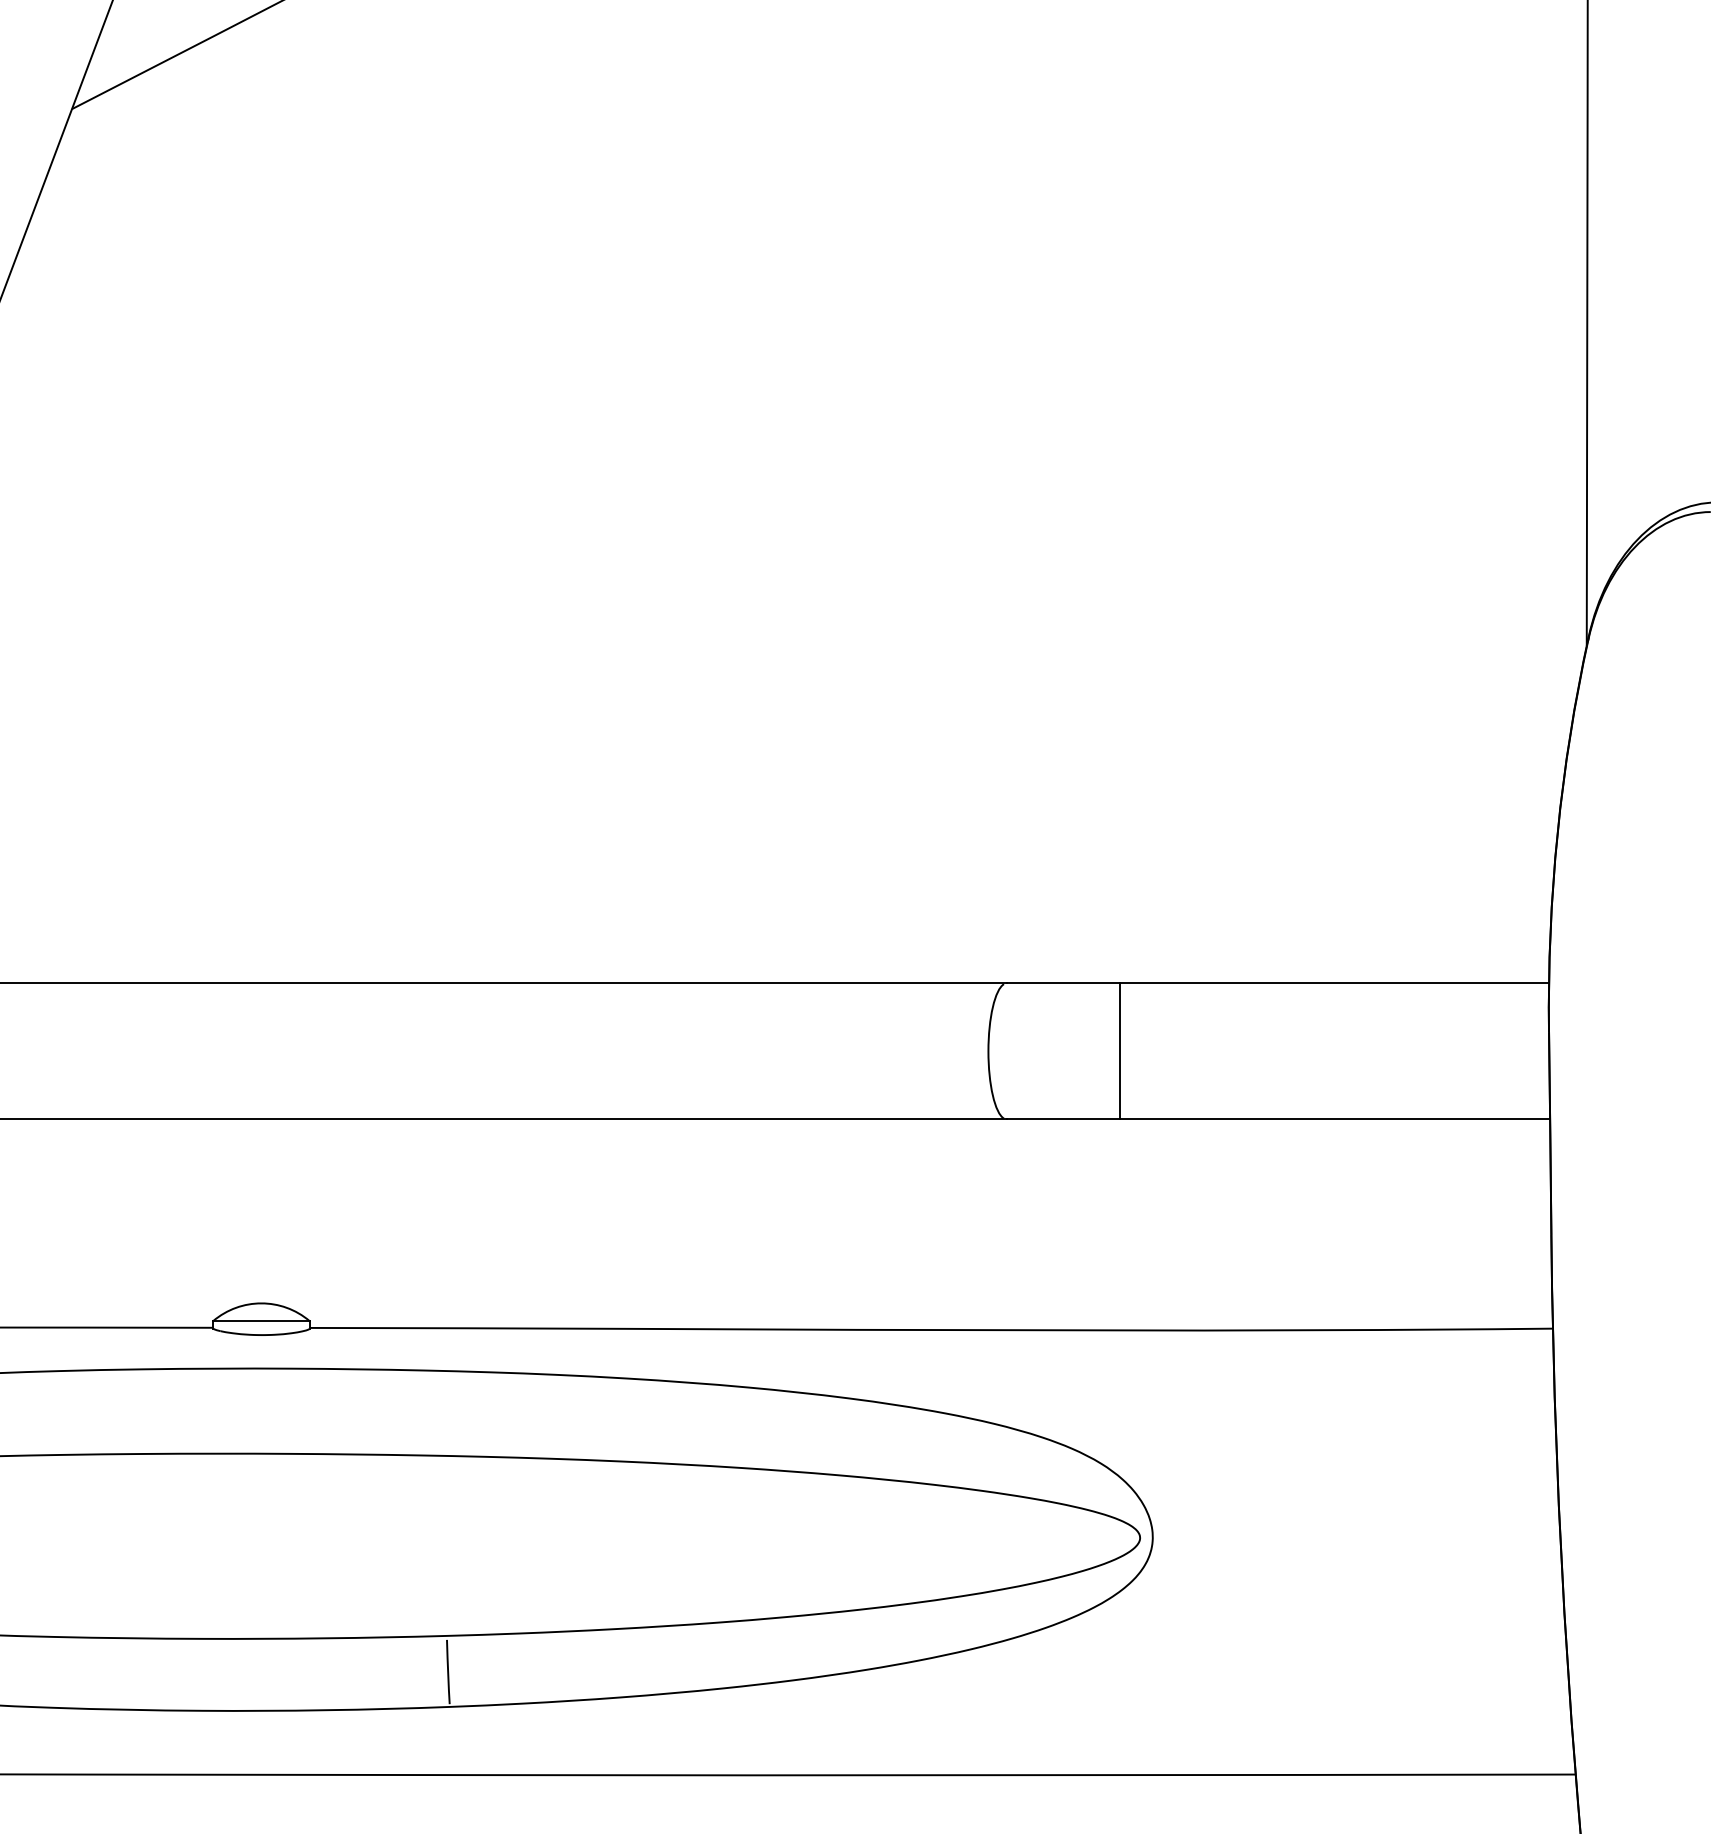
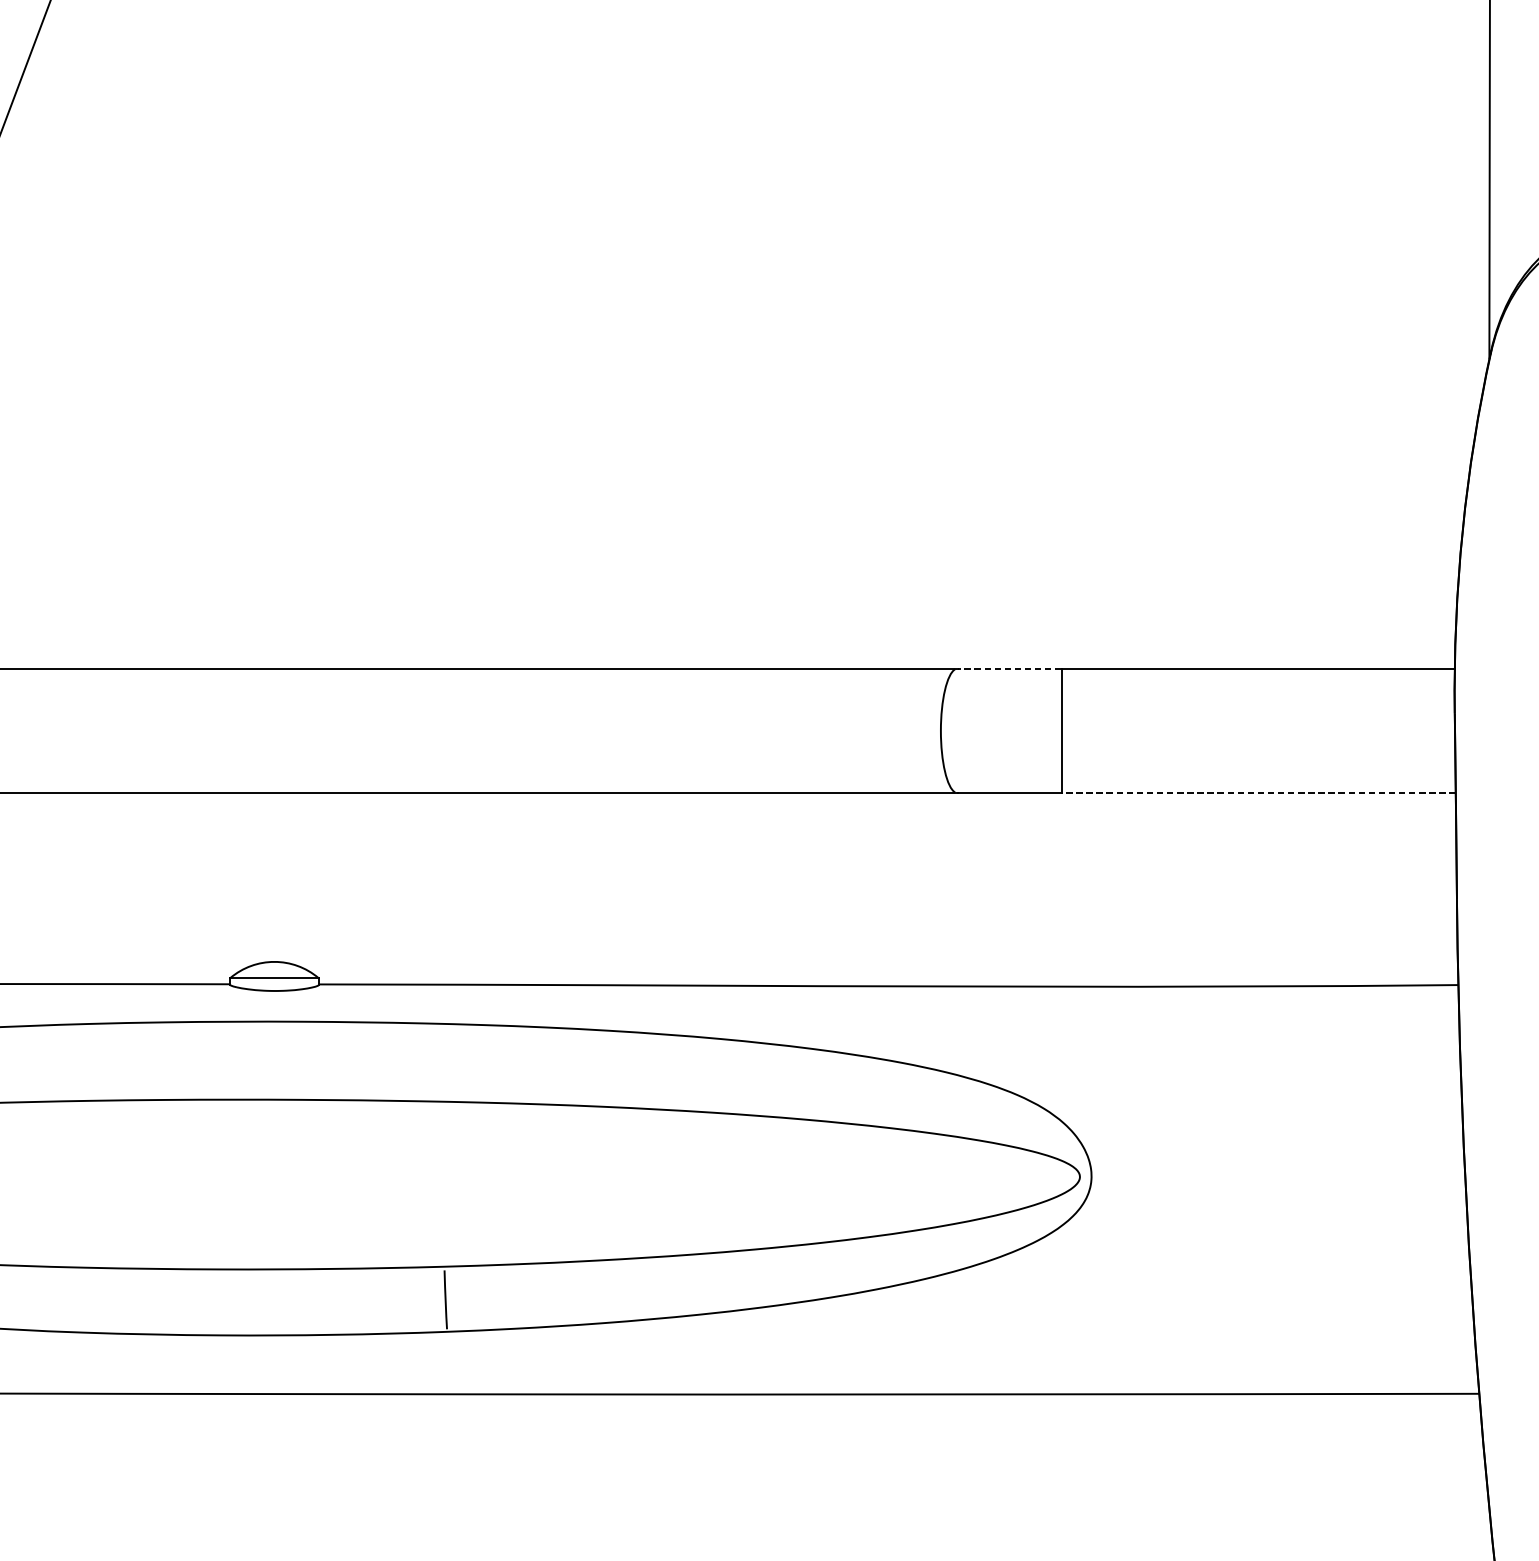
line: (1063, 983) -> (1009, 668), solid -> dashed
line: (1334, 1119) -> (1258, 793), solid -> dashed

